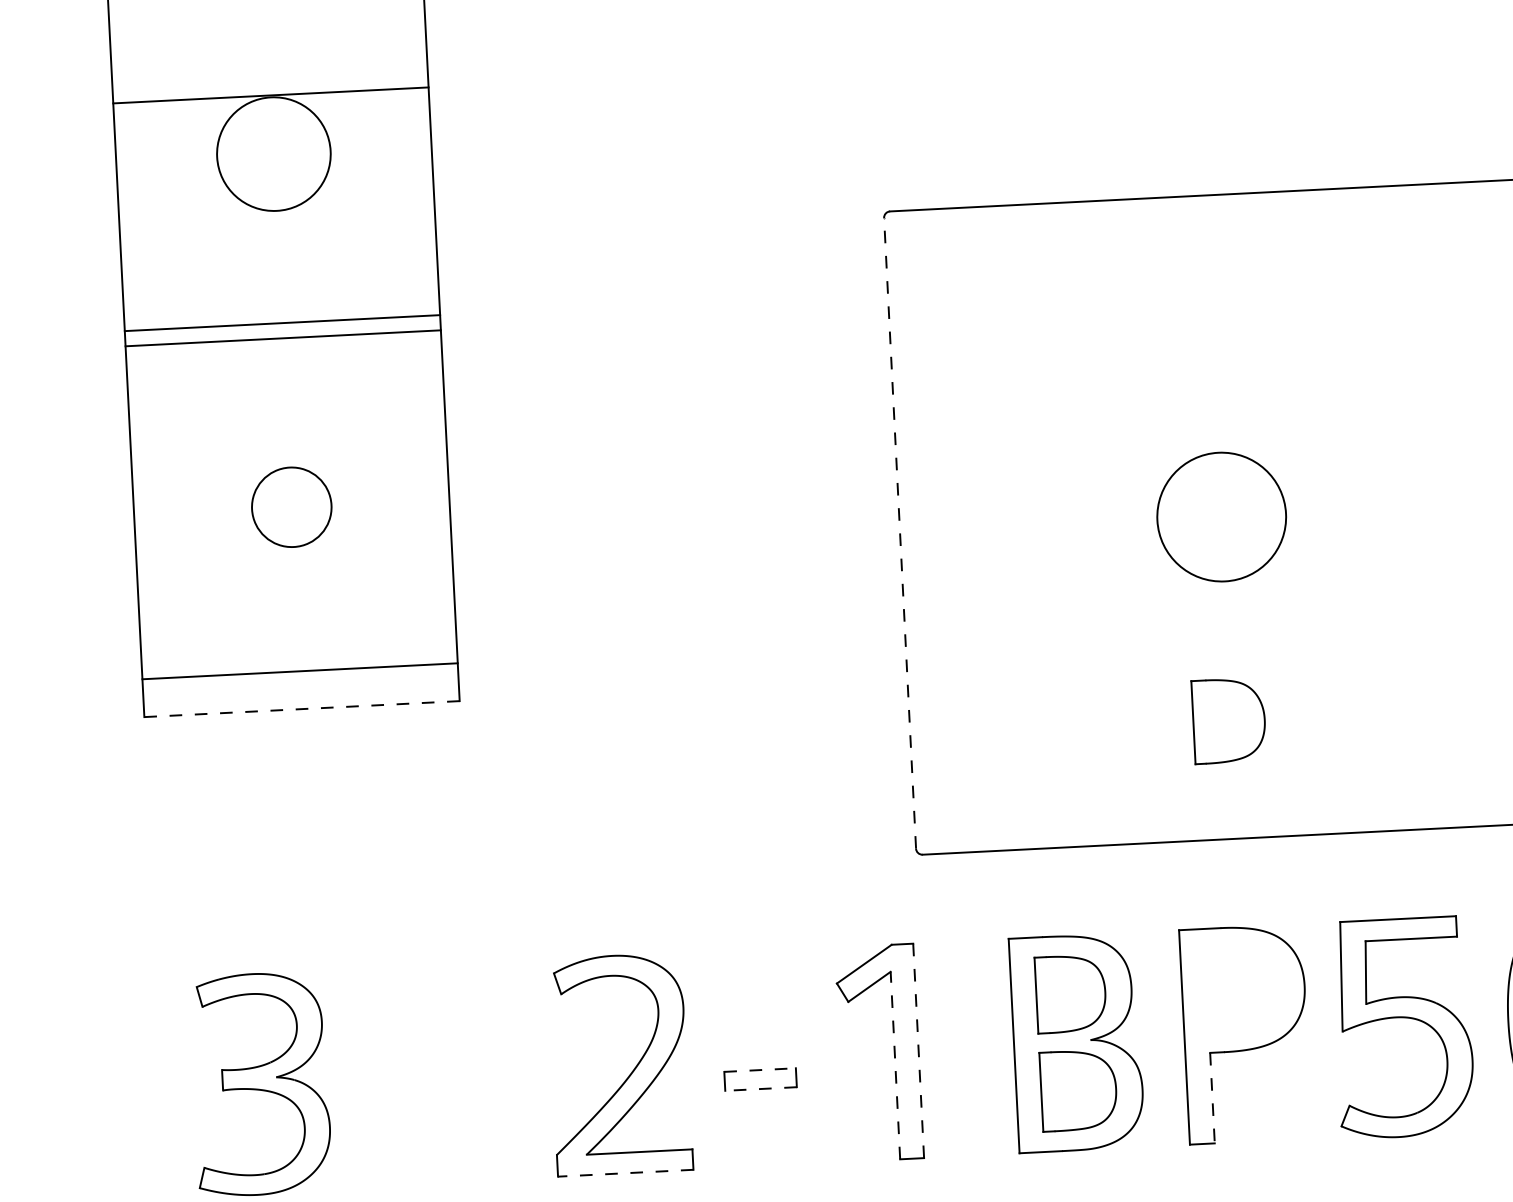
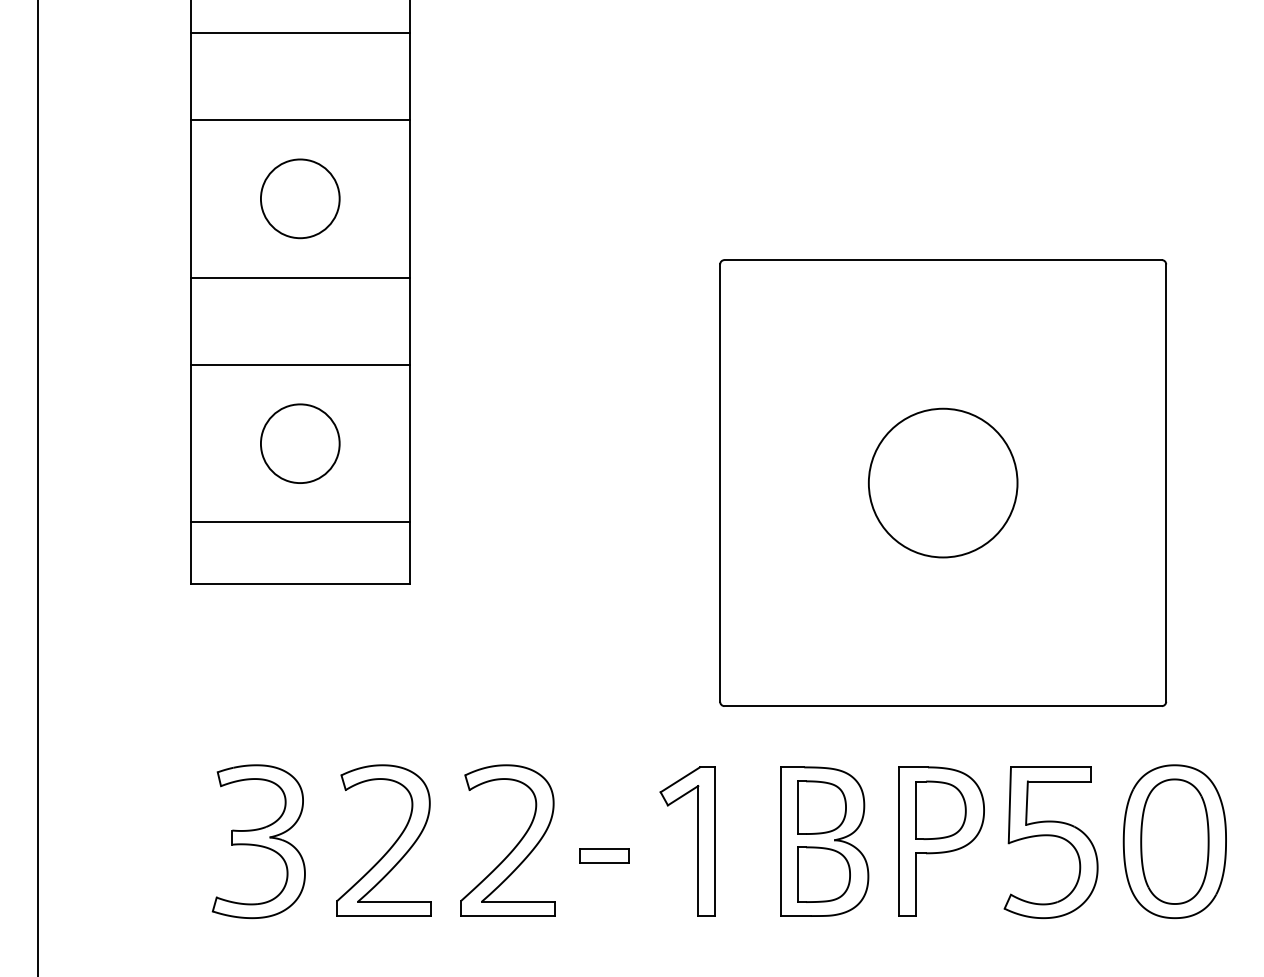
line: (269, 96) -> (299, 120), moved
line: (281, 323) -> (299, 365), moved
line: (282, 338) -> (299, 277), moved
circle: (290, 506) -> (299, 443), size x1.43
circle: (1220, 516) -> (942, 482), size x1.67
line: (900, 533) -> (720, 483), dashed -> solid
line: (298, 671) -> (299, 522), moved
line: (300, 708) -> (299, 583), dashed -> solid
part: (1228, 719) -> (940, 809), moved
line: (918, 1052) -> (714, 842), dashed -> solid
line: (895, 1064) -> (698, 850), dashed -> solid
line: (760, 1070) -> (604, 849), dashed -> solid
part: (452, 1079) -> (391, 845), added
line: (761, 1088) -> (604, 862), dashed -> solid
line: (1212, 1099) -> (916, 885), dashed -> solid
line: (625, 1173) -> (507, 916), dashed -> solid

